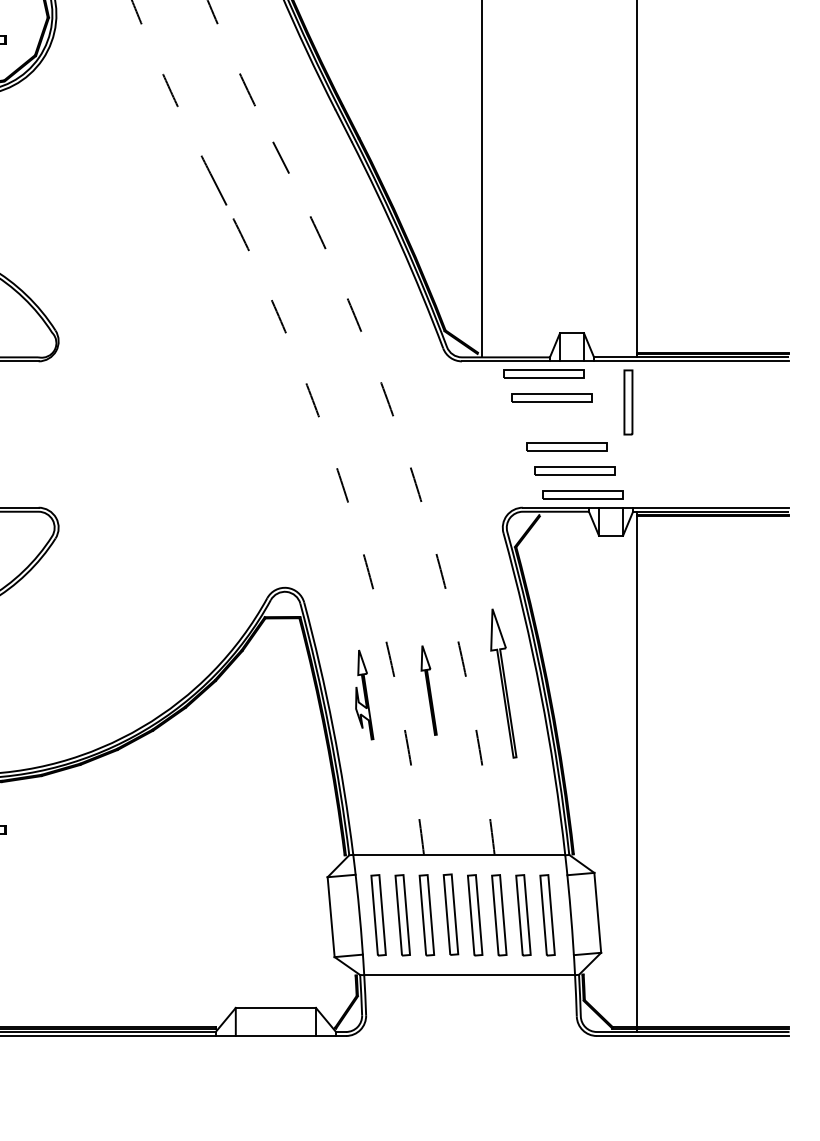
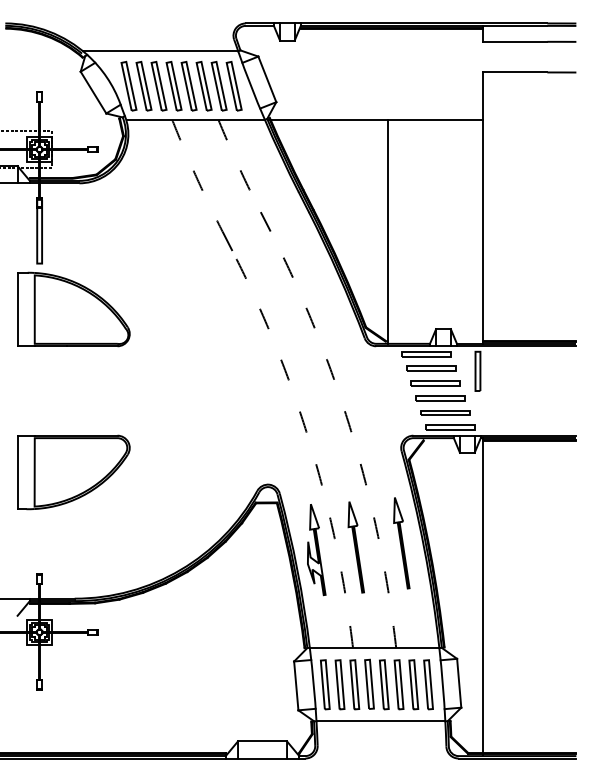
part: (558, 422) -> (435, 383), added
part: (428, 690) -> (355, 547), size x1.67
part: (364, 695) -> (316, 550), size x1.67

